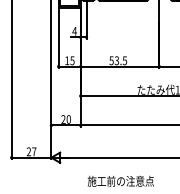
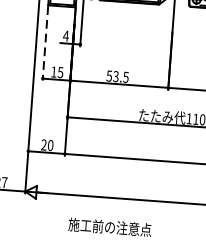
line: (58, 38) -> (45, 43), solid -> dashed

